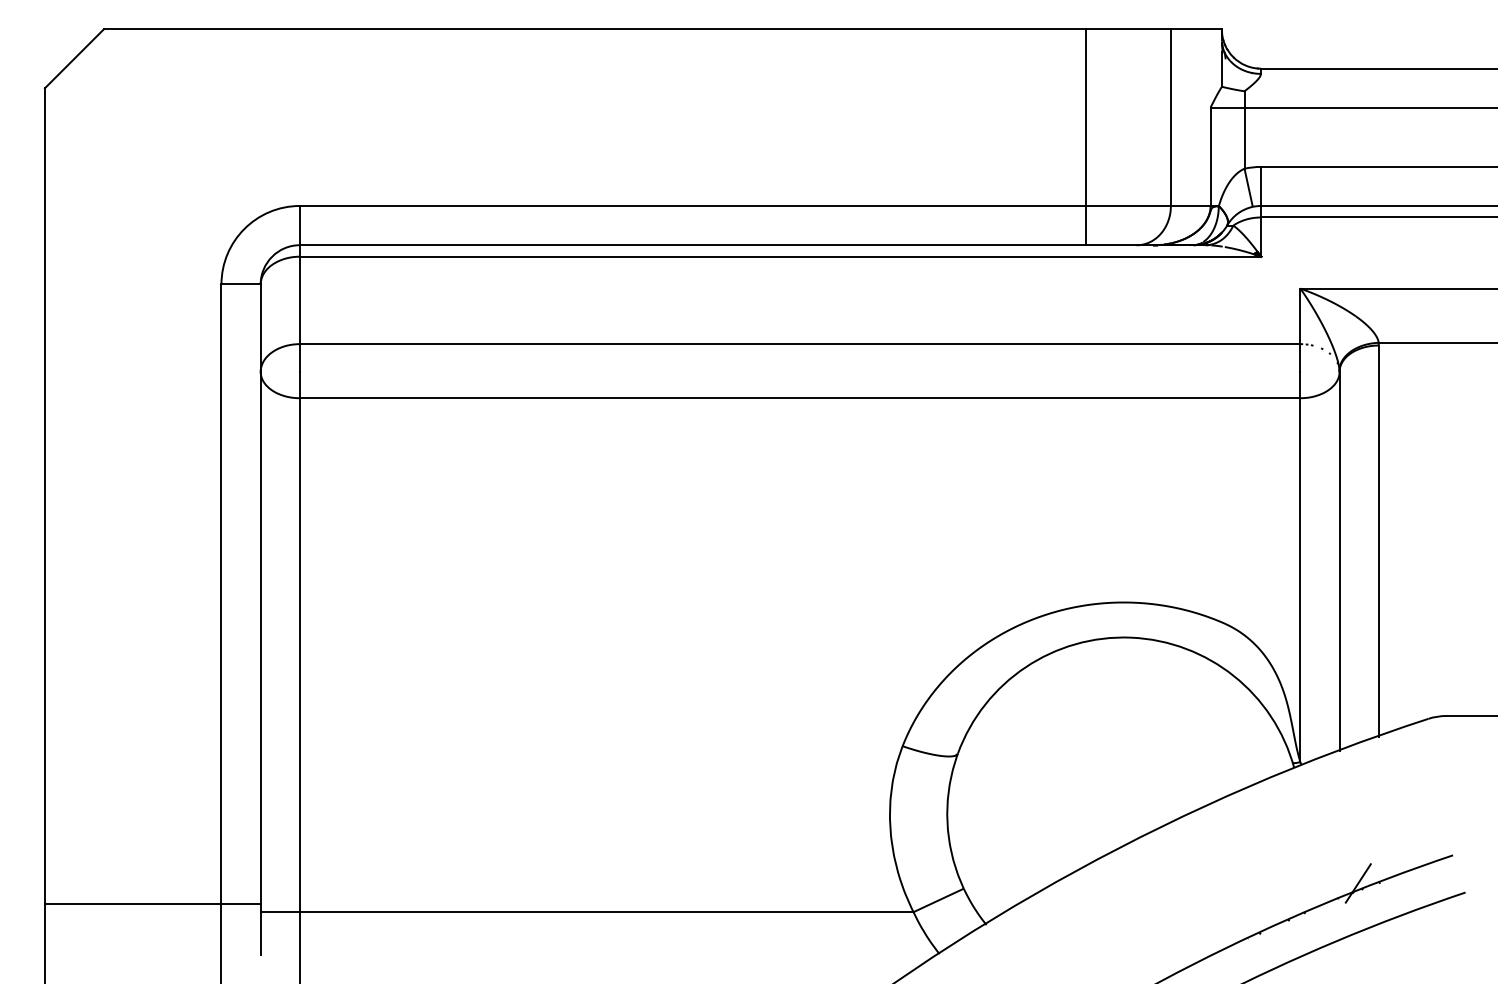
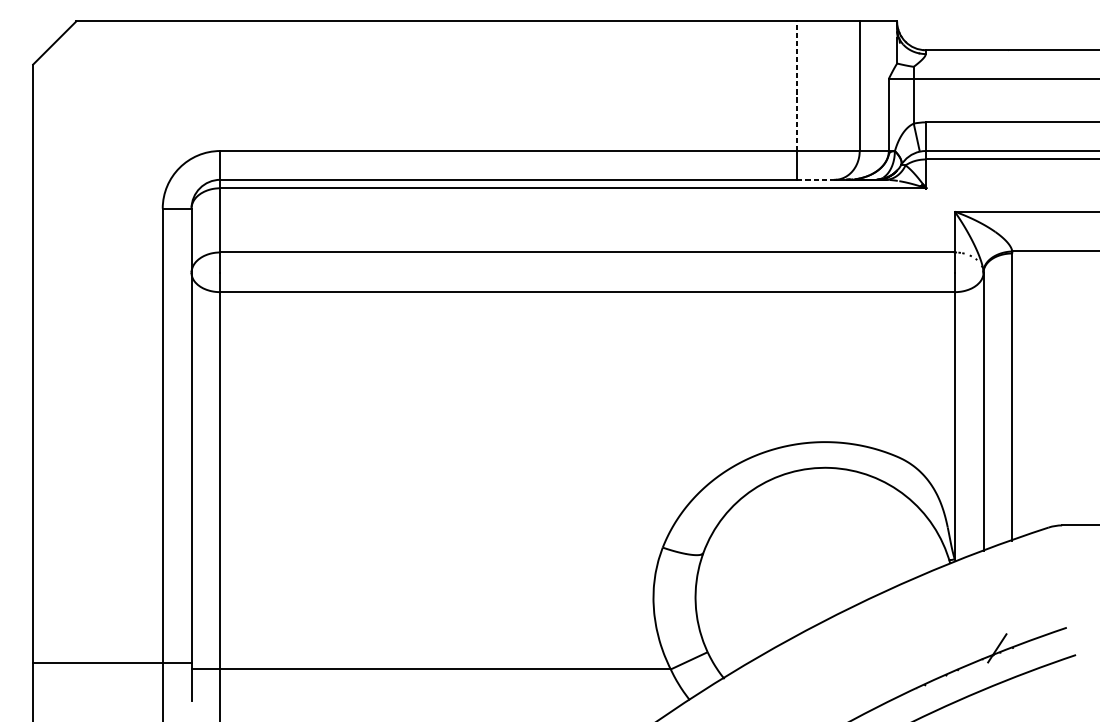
line: (1085, 117) -> (797, 86), solid -> dashed
line: (1110, 245) -> (815, 180), solid -> dashed

